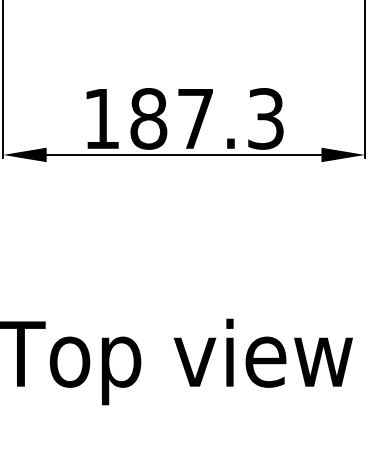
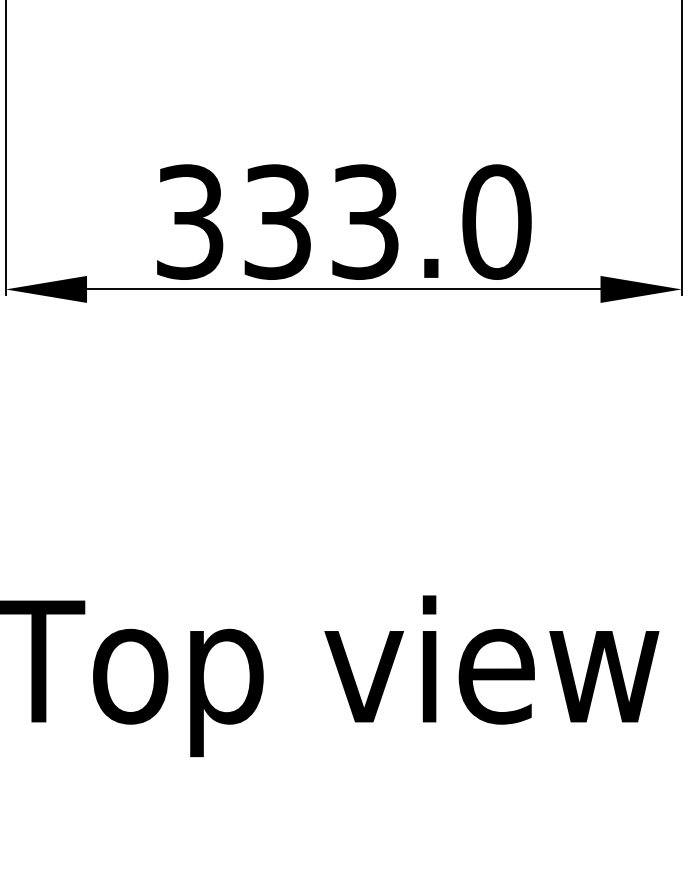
text: (184, 118) -> (344, 221), 187.3 -> 333.0

